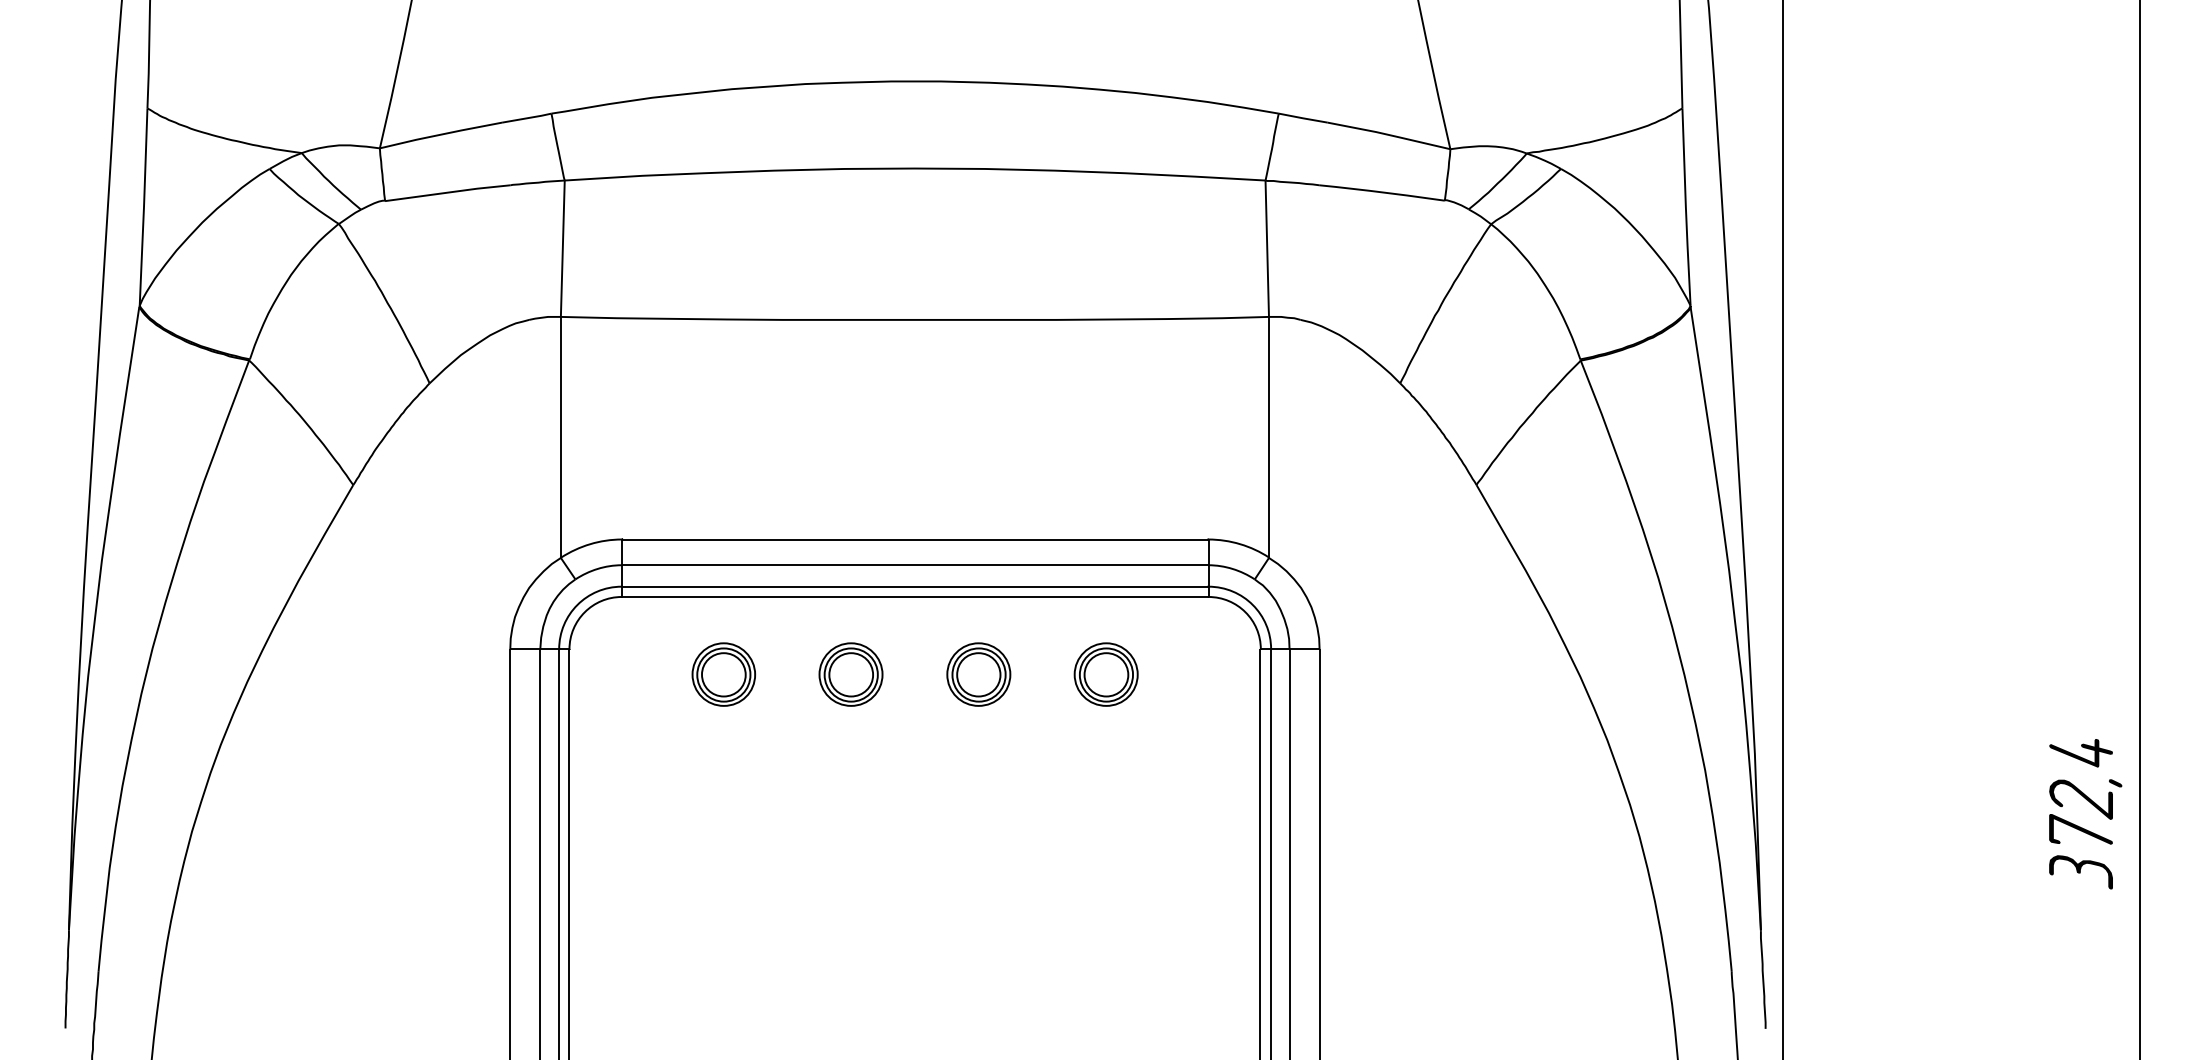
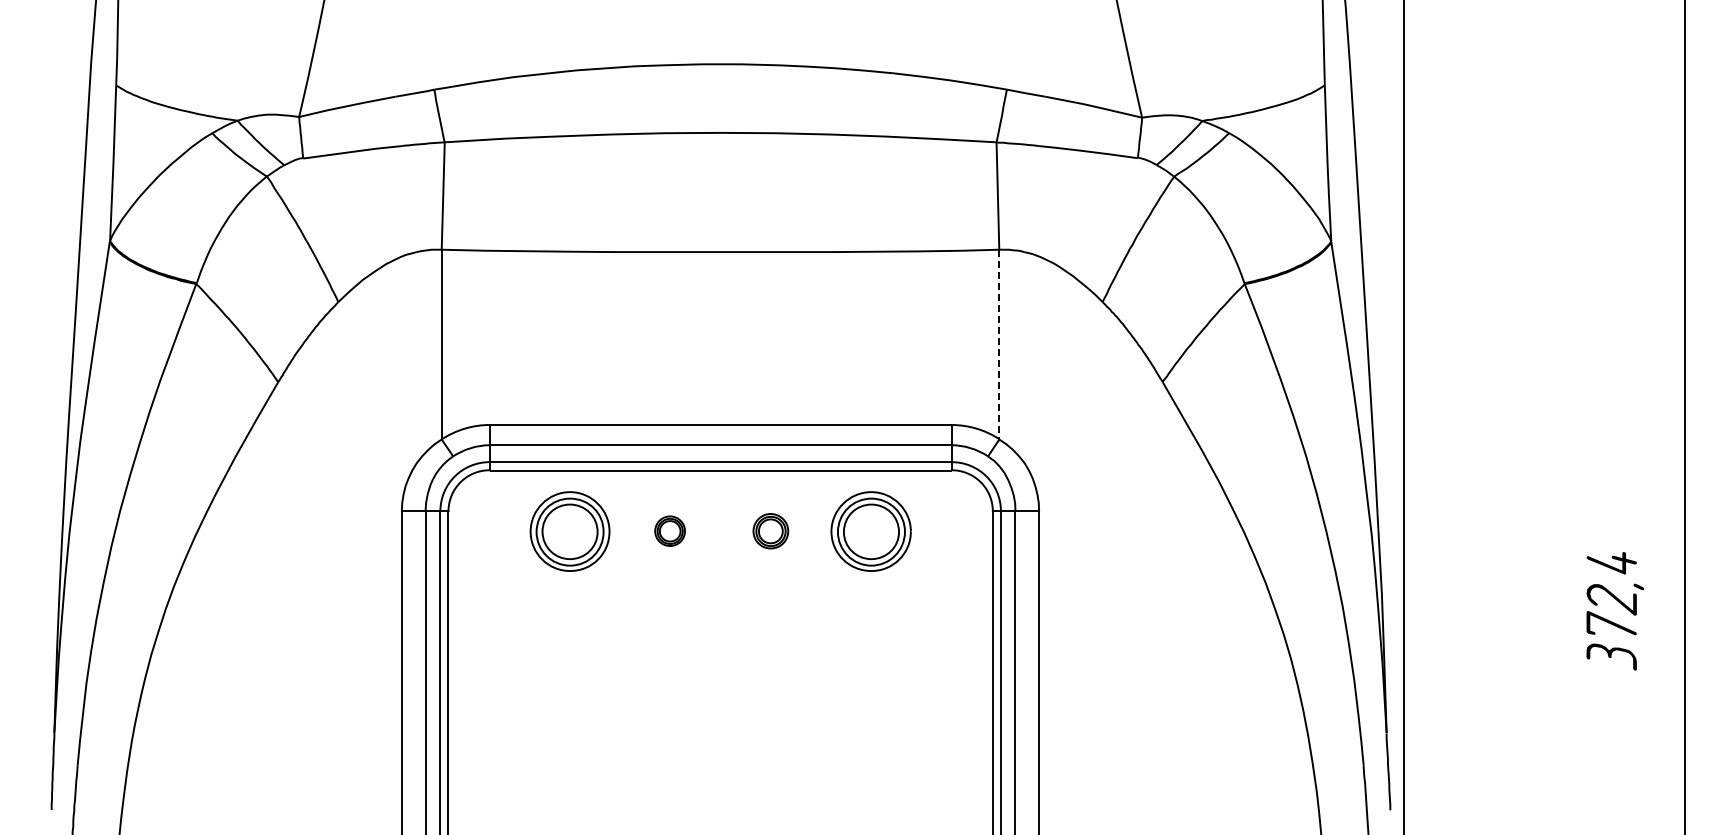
line: (1269, 438) -> (999, 345), solid -> dashed
part: (723, 673) -> (569, 530), size x1.6
part: (850, 673) -> (669, 530), size x0.6
part: (978, 673) -> (770, 530), size x0.7
part: (1105, 673) -> (870, 530), size x1.6
part: (2090, 804) -> (1619, 603), moved

